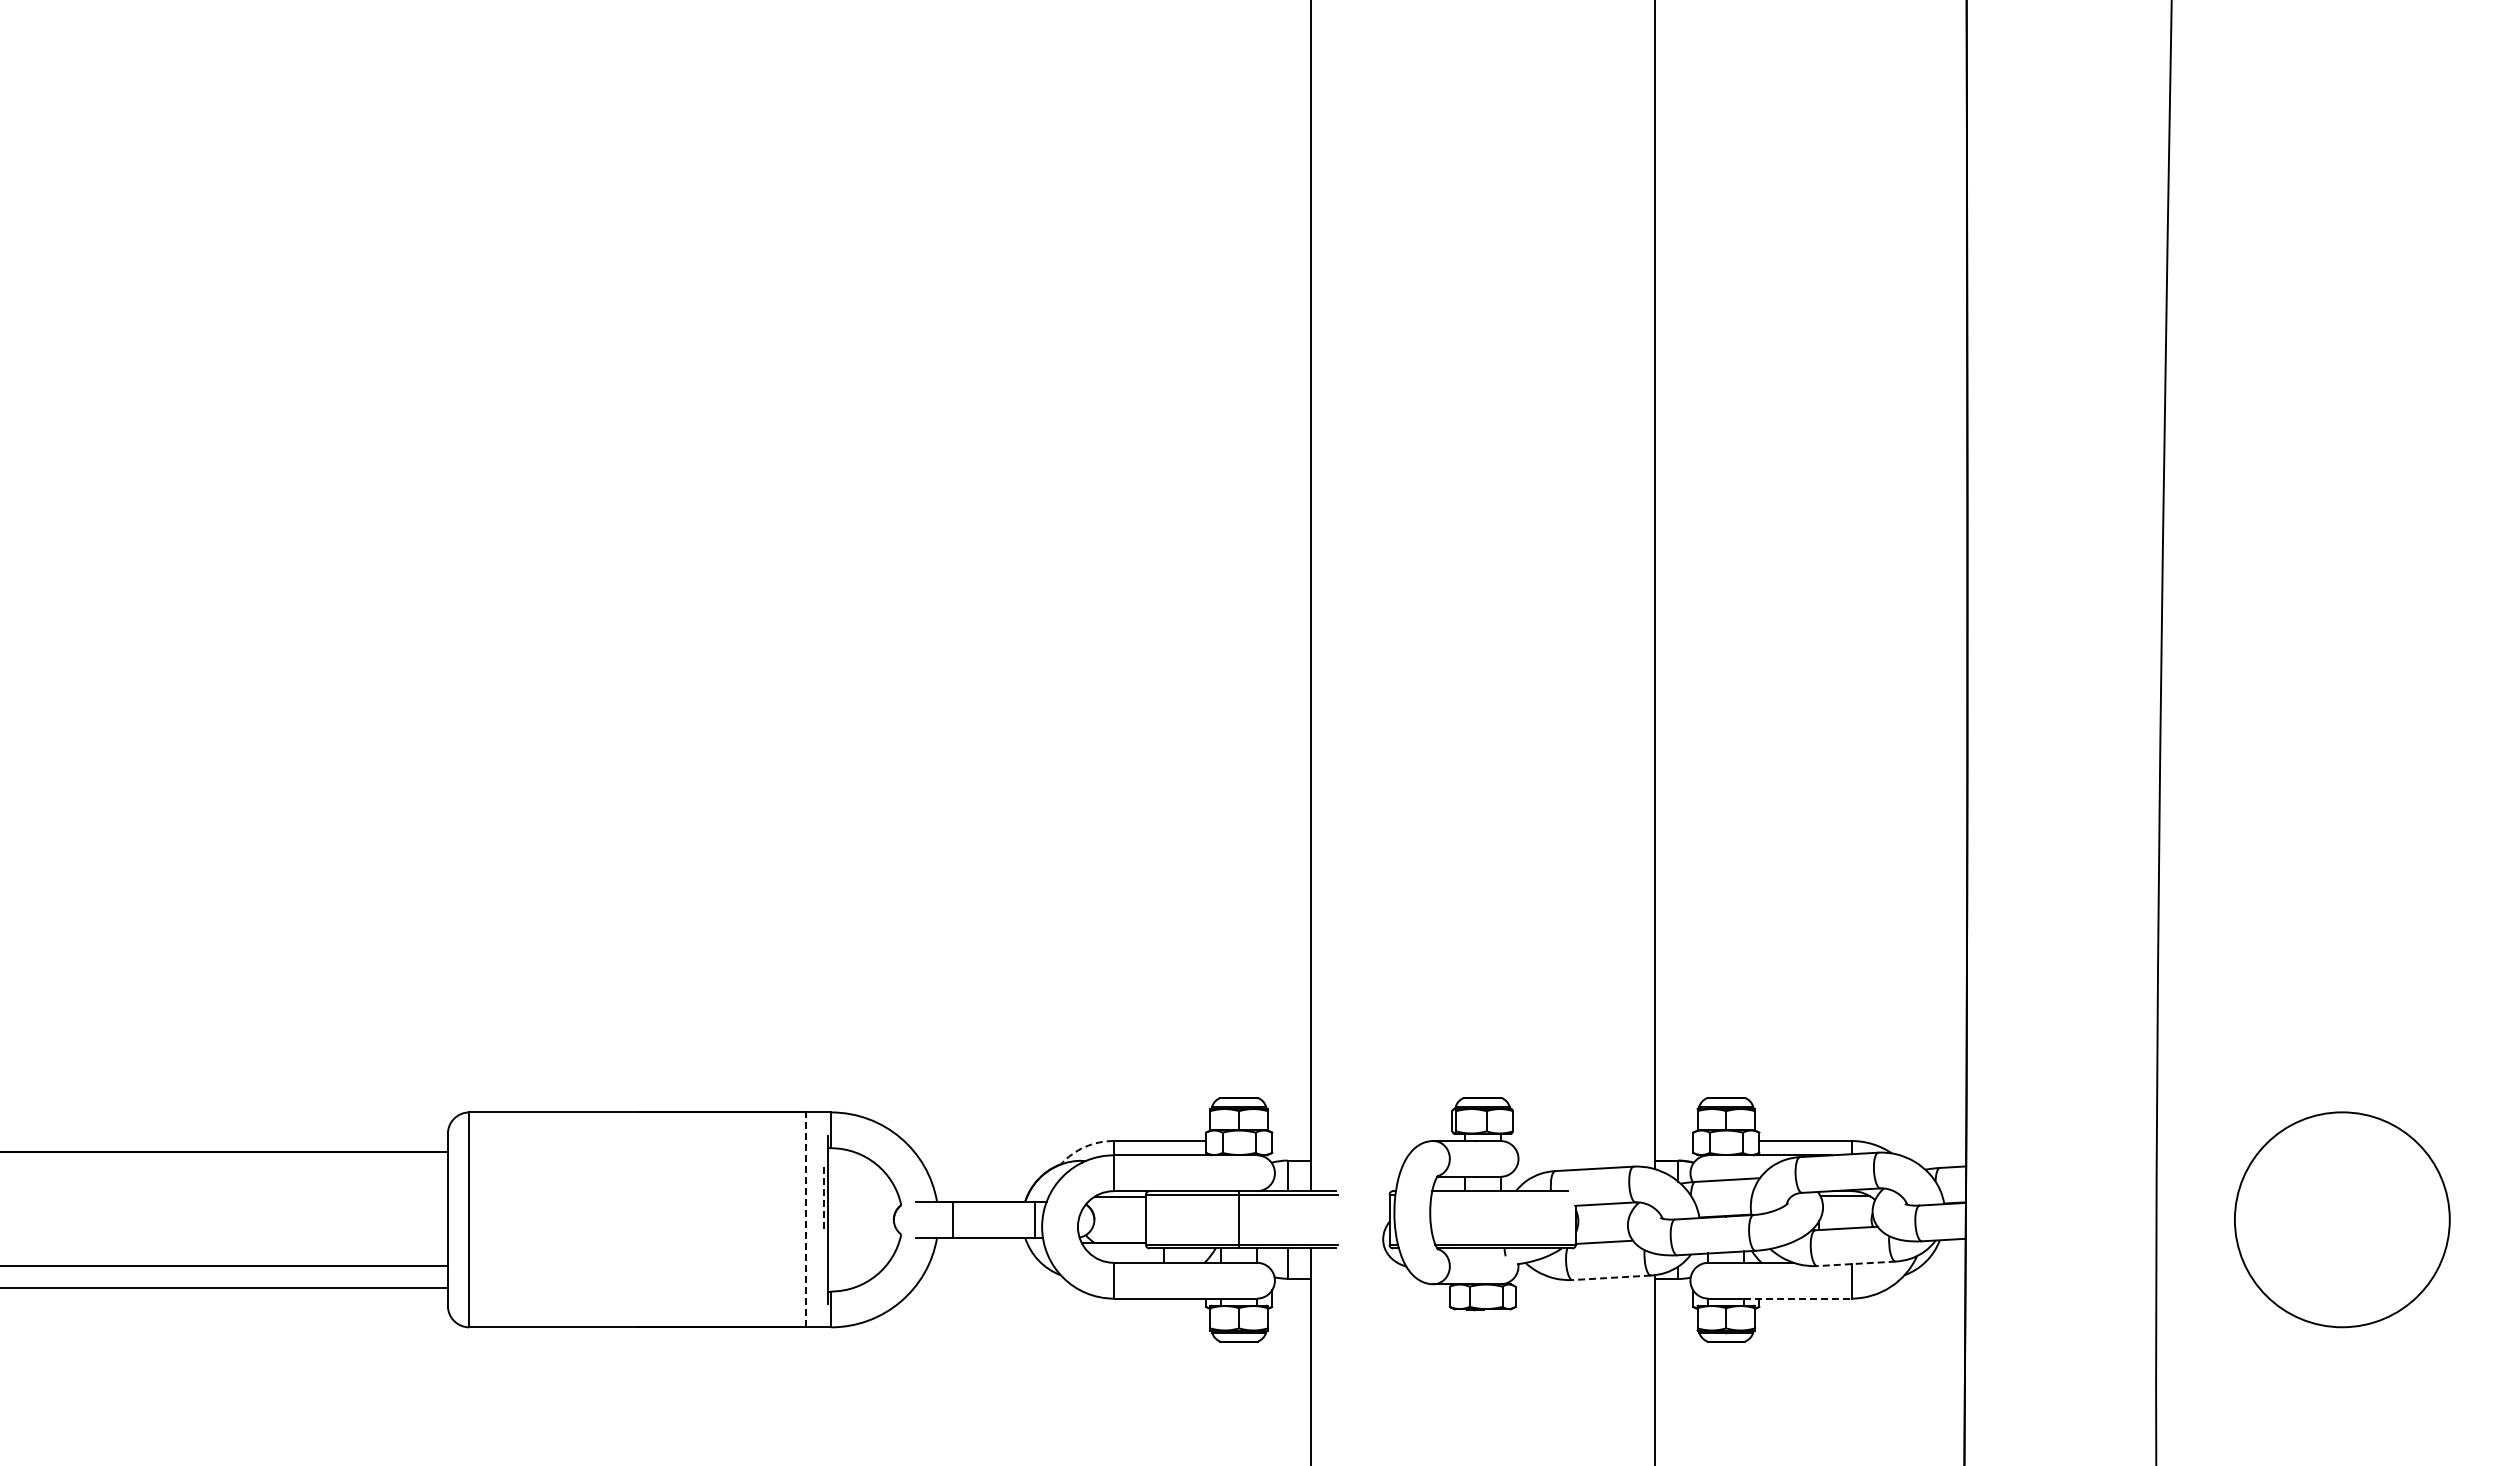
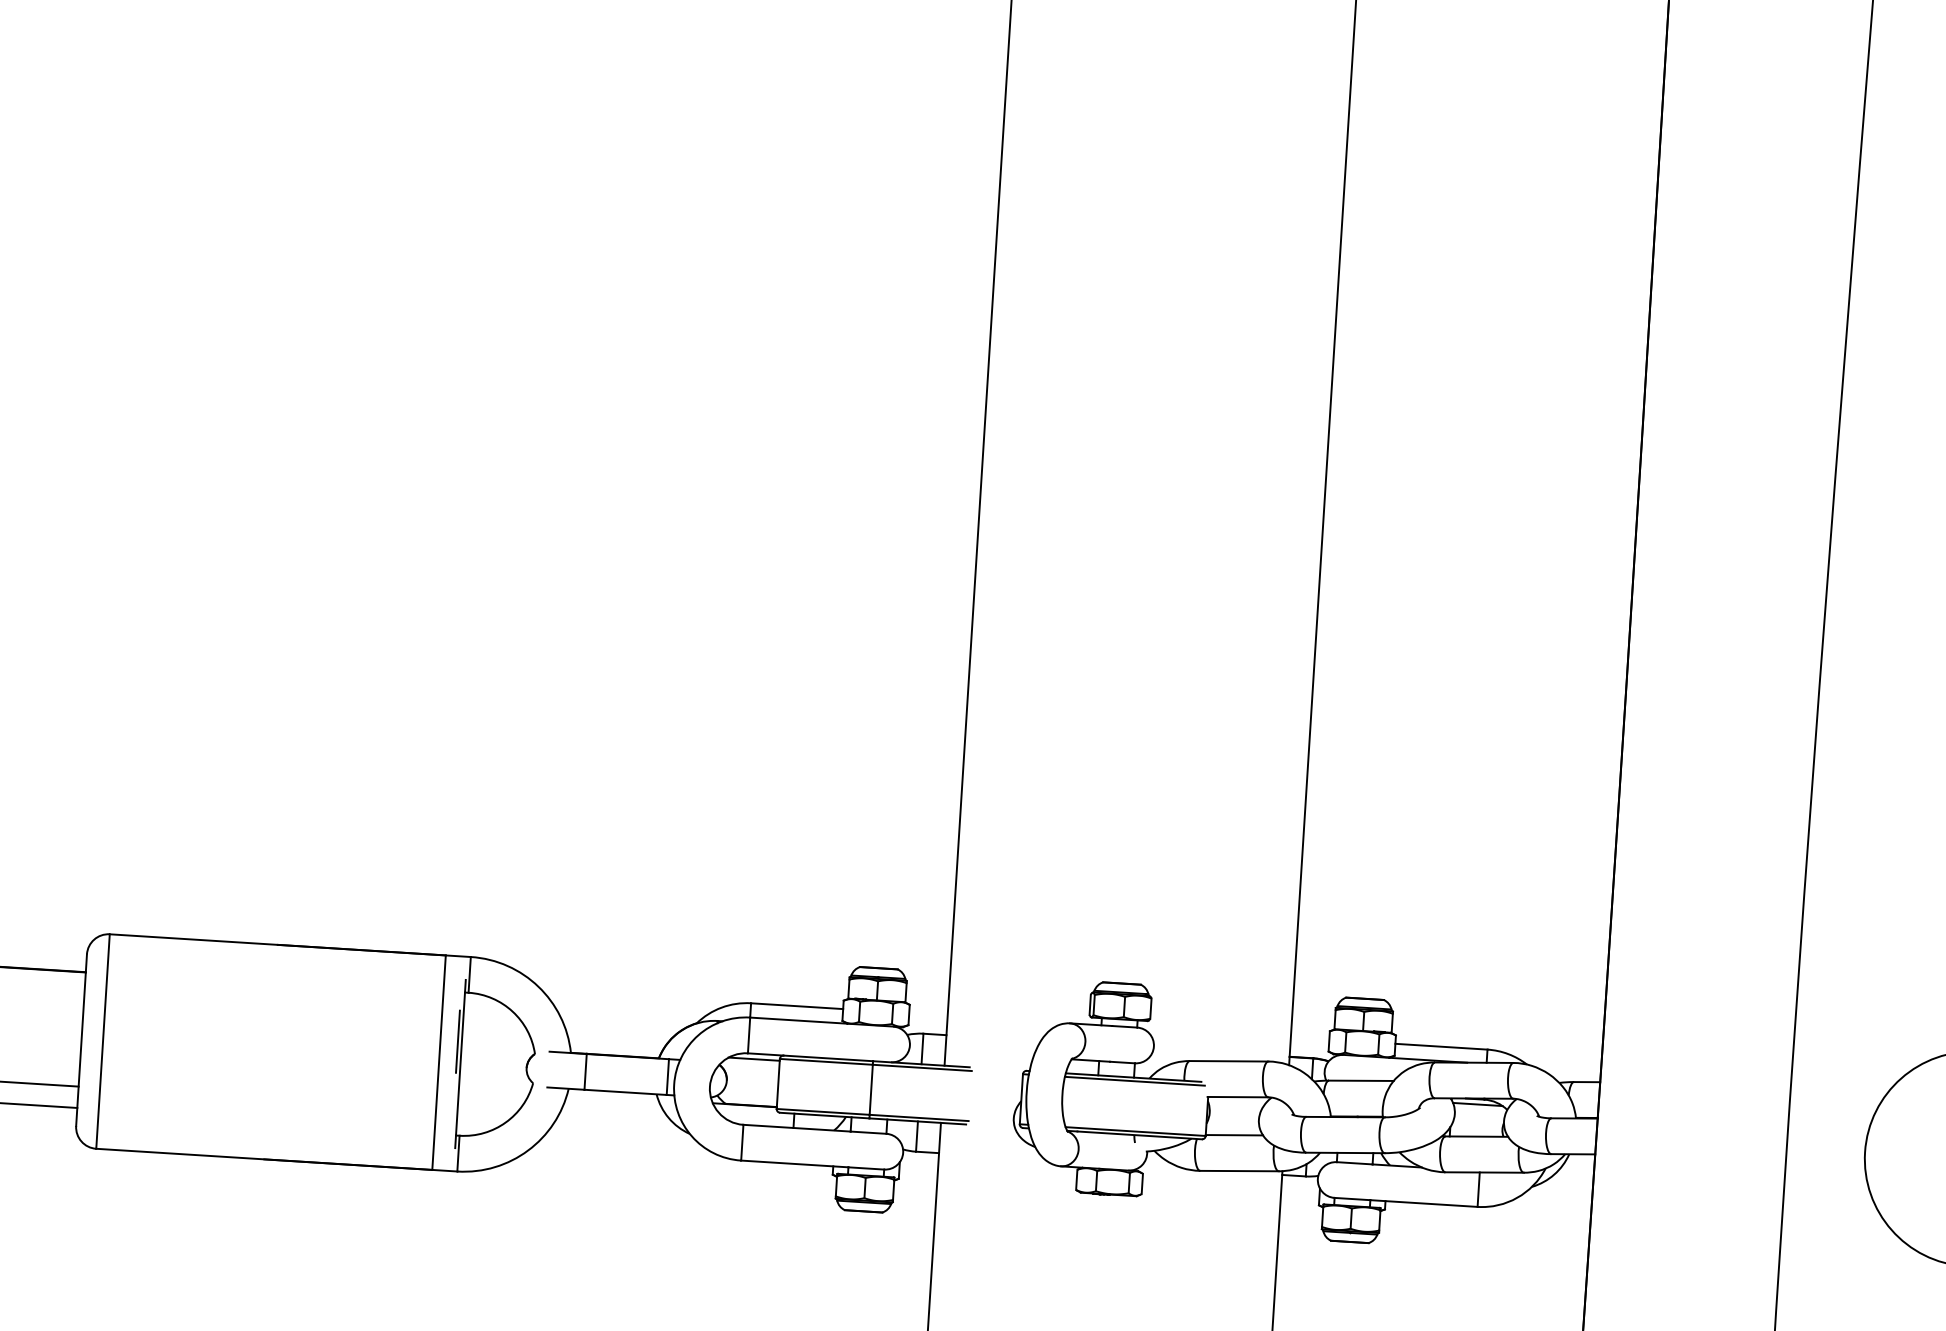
arc: (1084, 1147) -> (721, 1007), dashed -> solid
line: (1501, 1194) -> (1134, 1081), added
line: (823, 1197) -> (457, 1041), dashed -> solid
line: (806, 1219) -> (439, 1062), dashed -> solid
line: (1855, 1263) -> (1483, 1172), dashed -> solid
line: (1611, 1277) -> (1239, 1170), dashed -> solid
line: (1797, 1298) -> (1423, 1203), dashed -> solid

